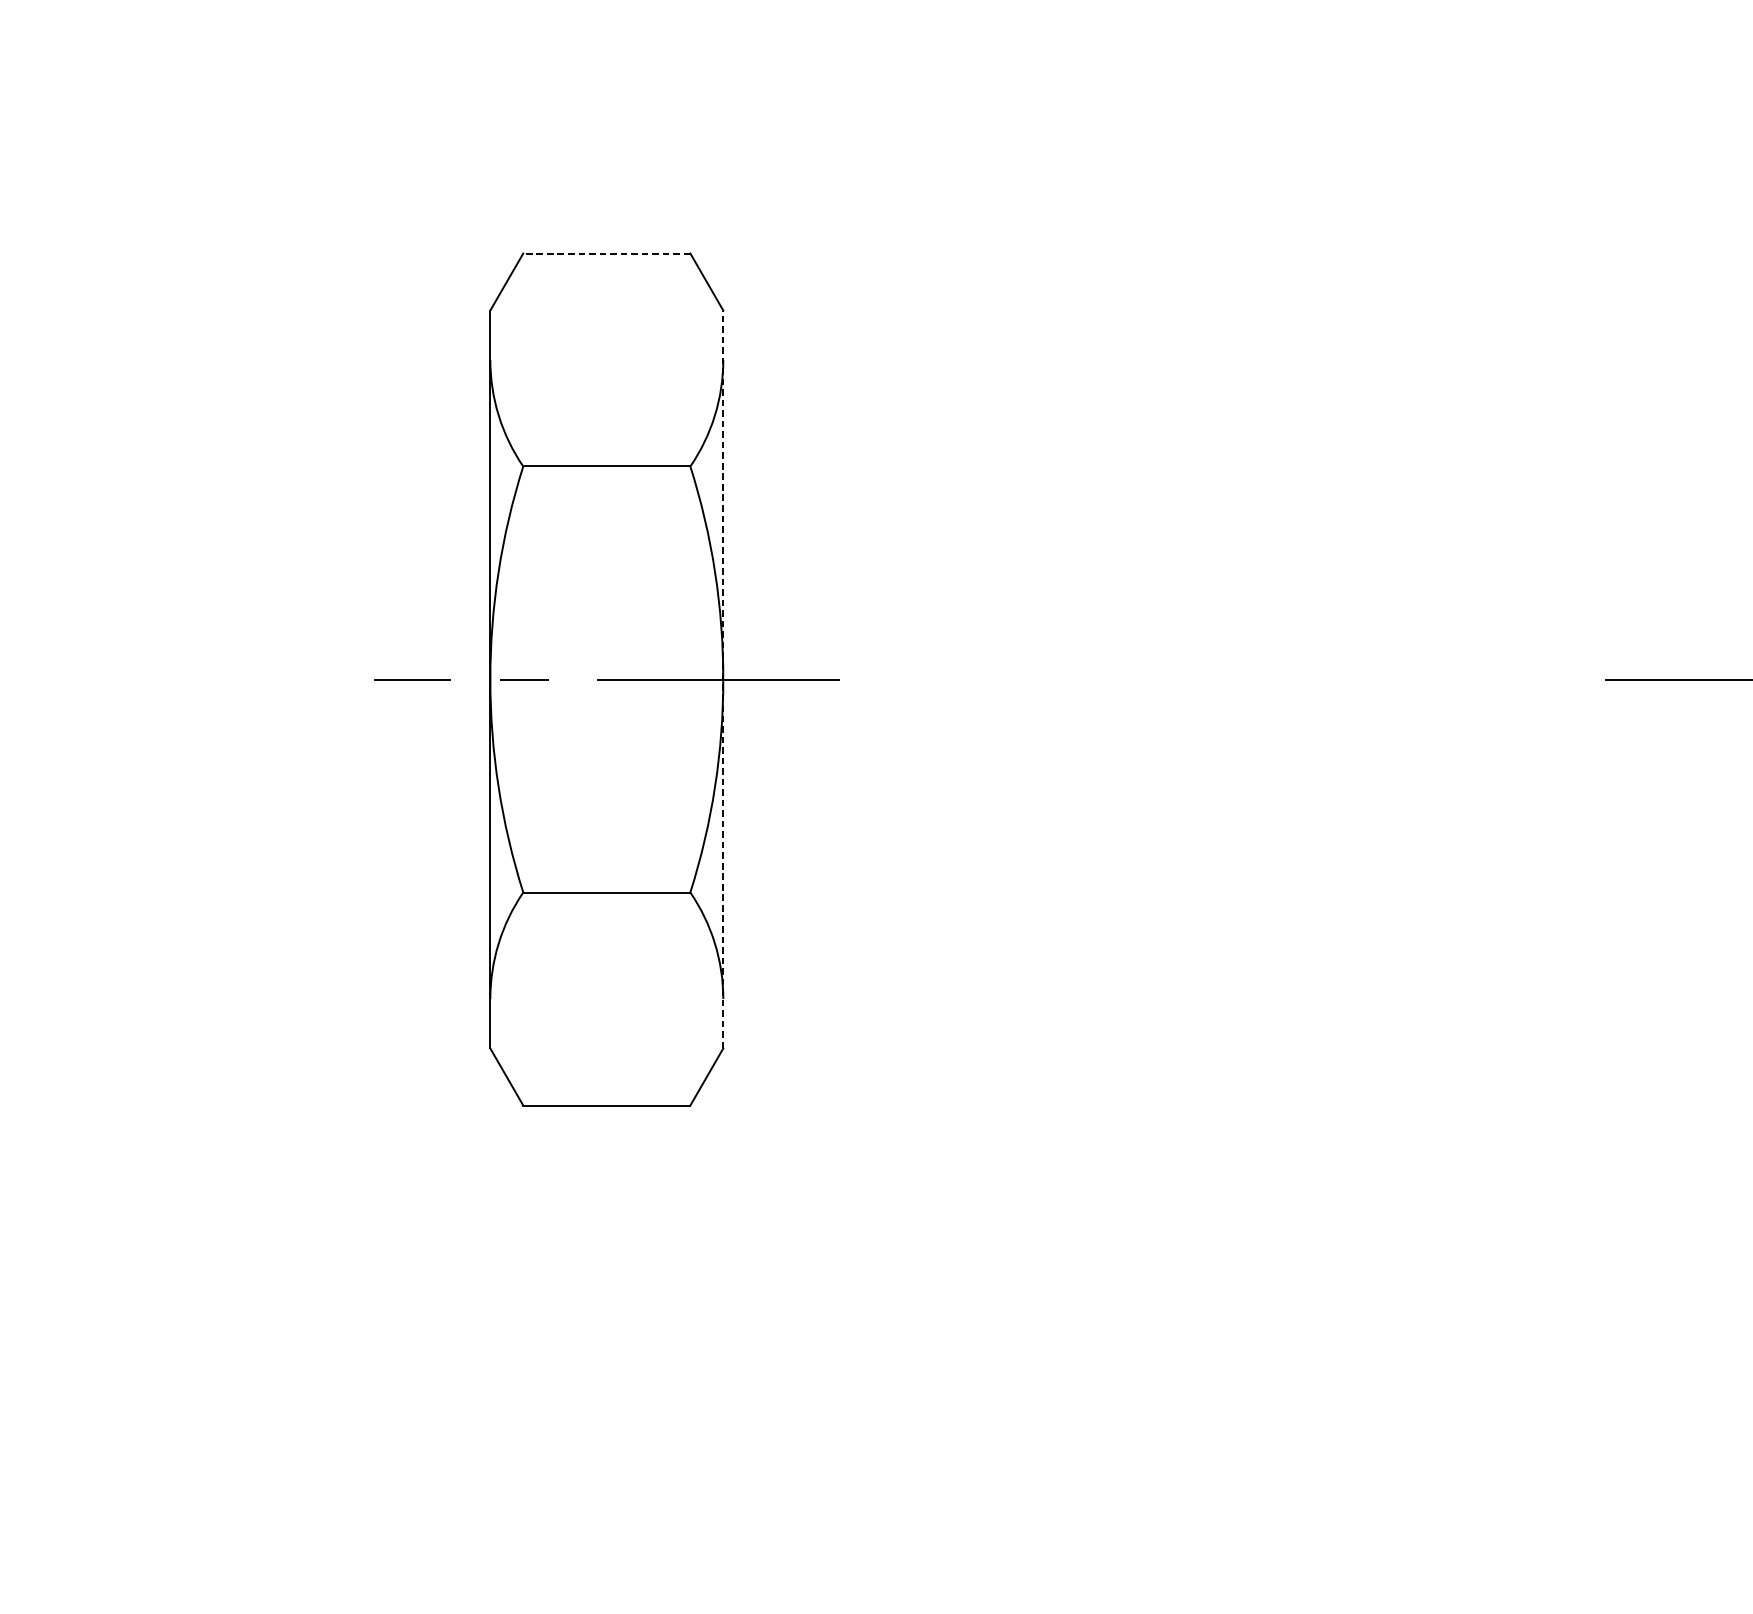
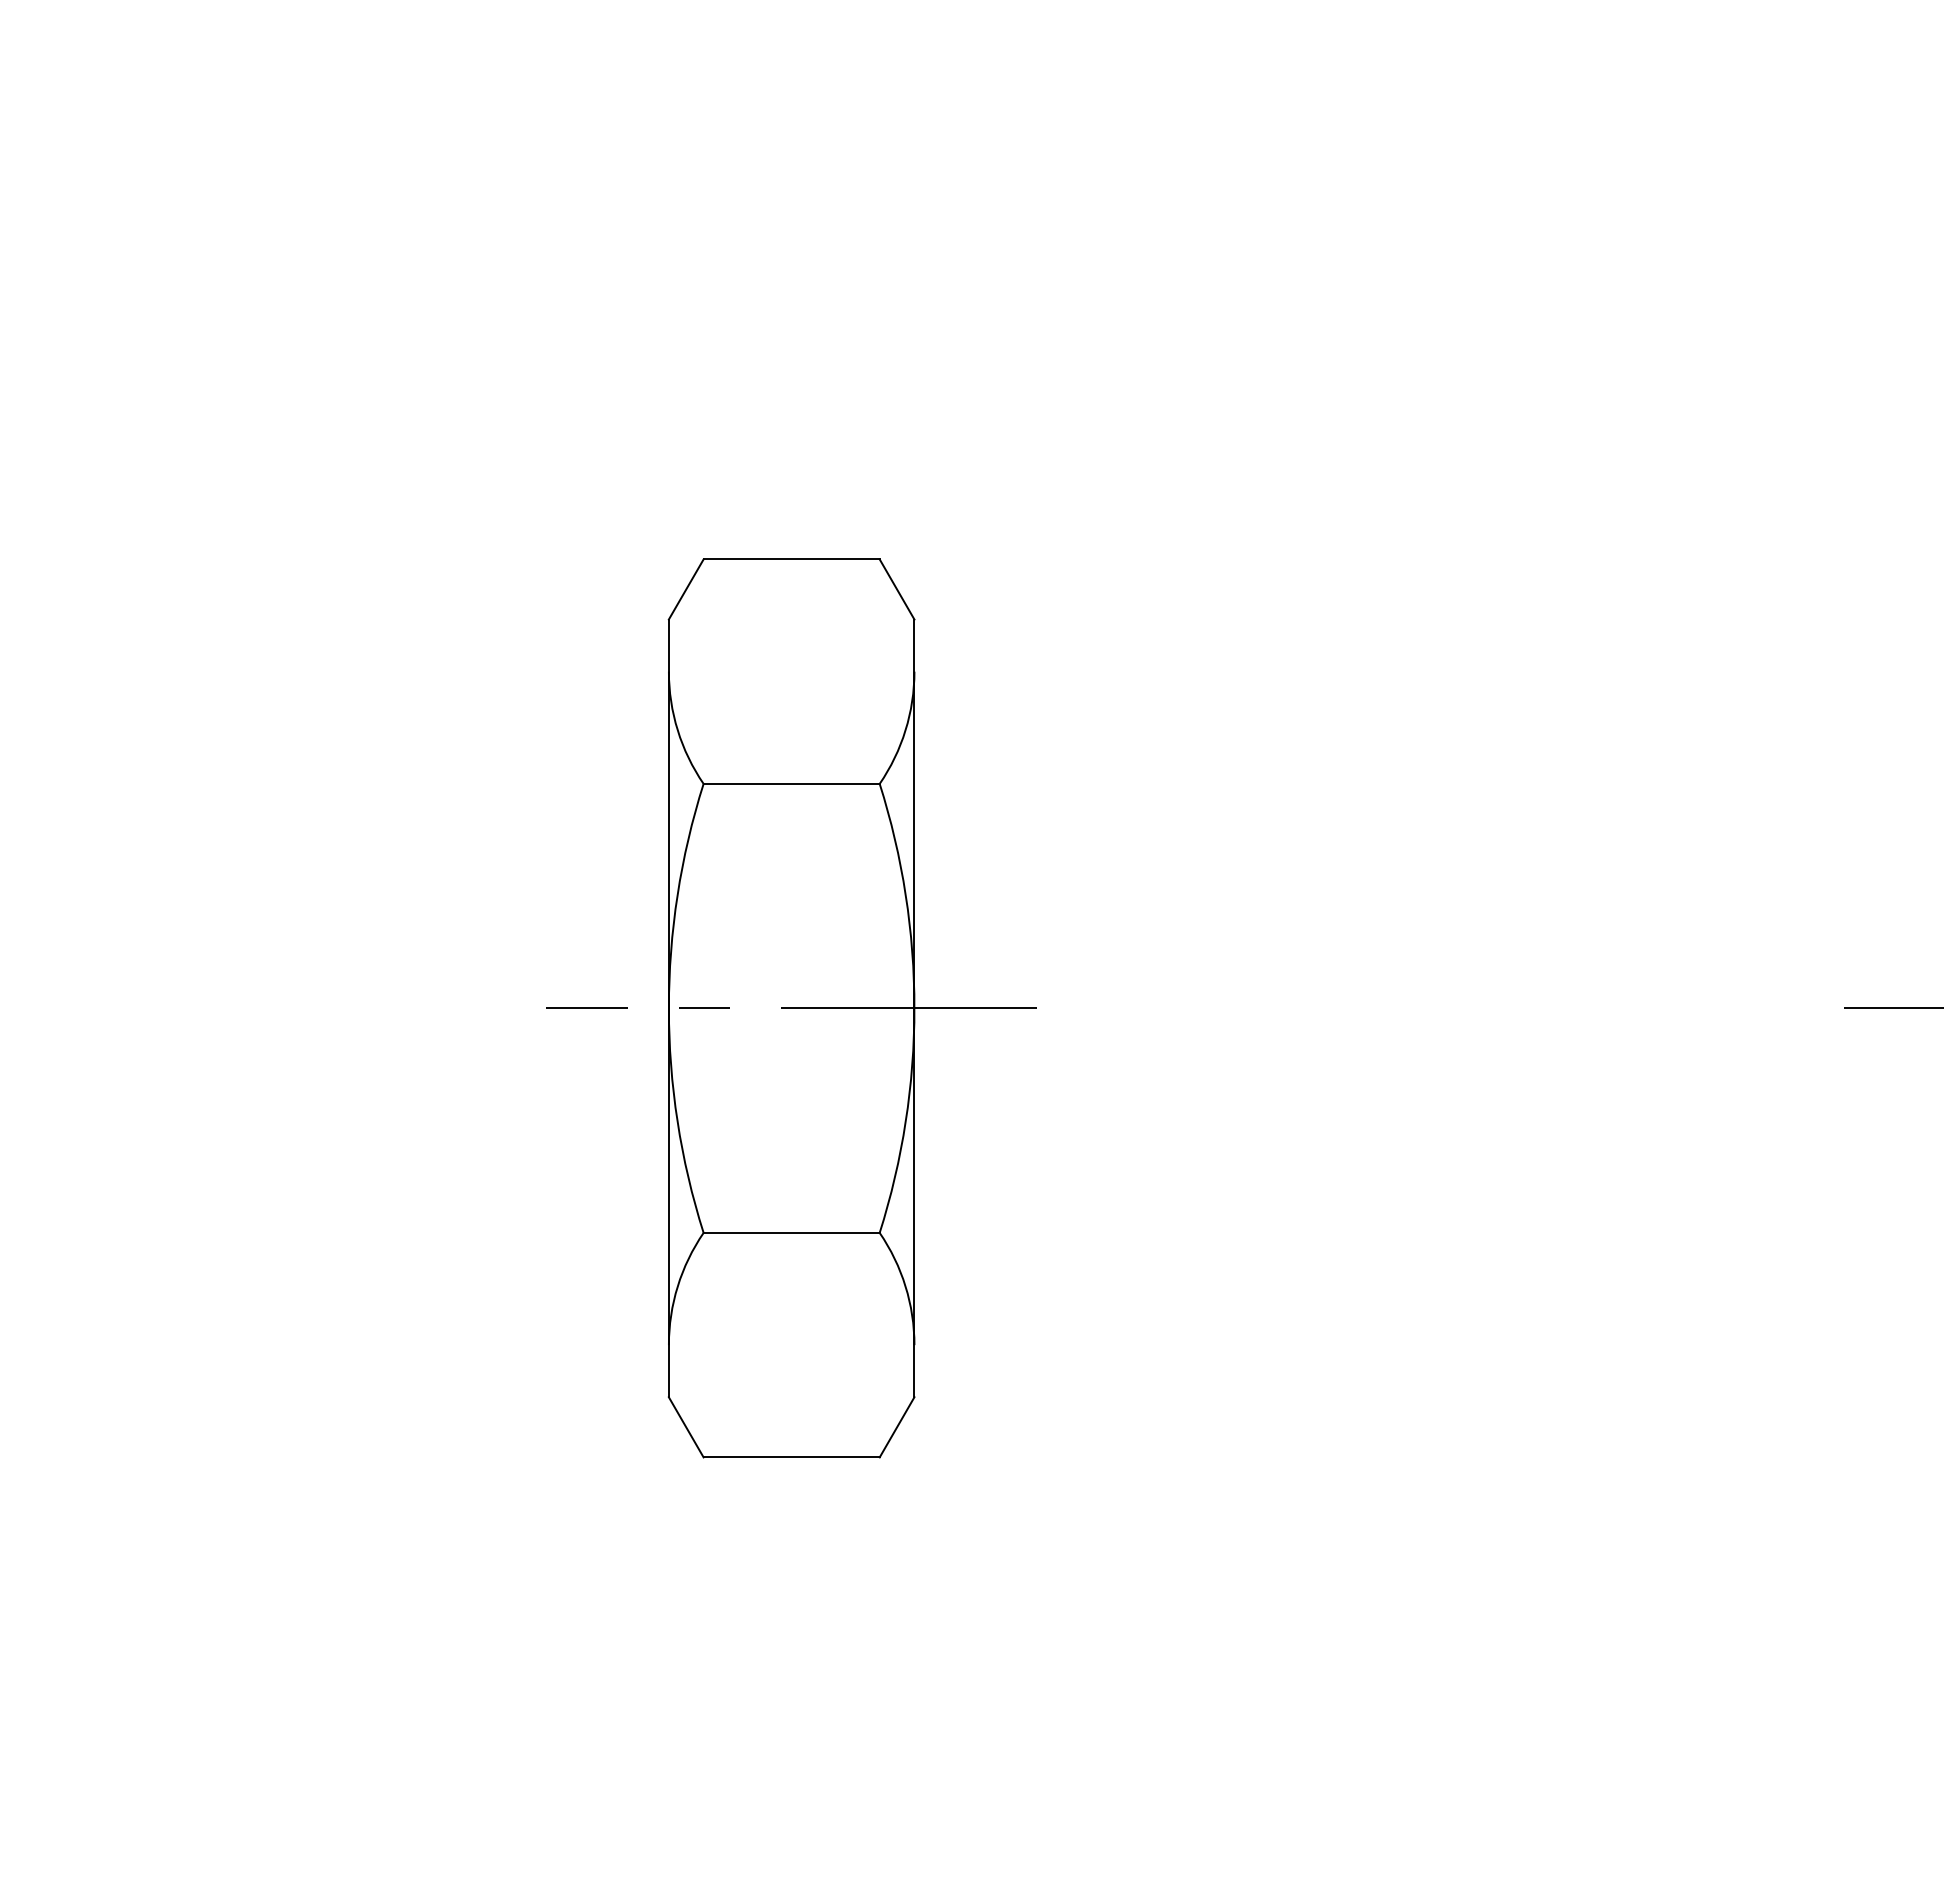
line: (606, 253) -> (791, 559), dashed -> solid
line: (723, 679) -> (914, 1008), dashed -> solid

